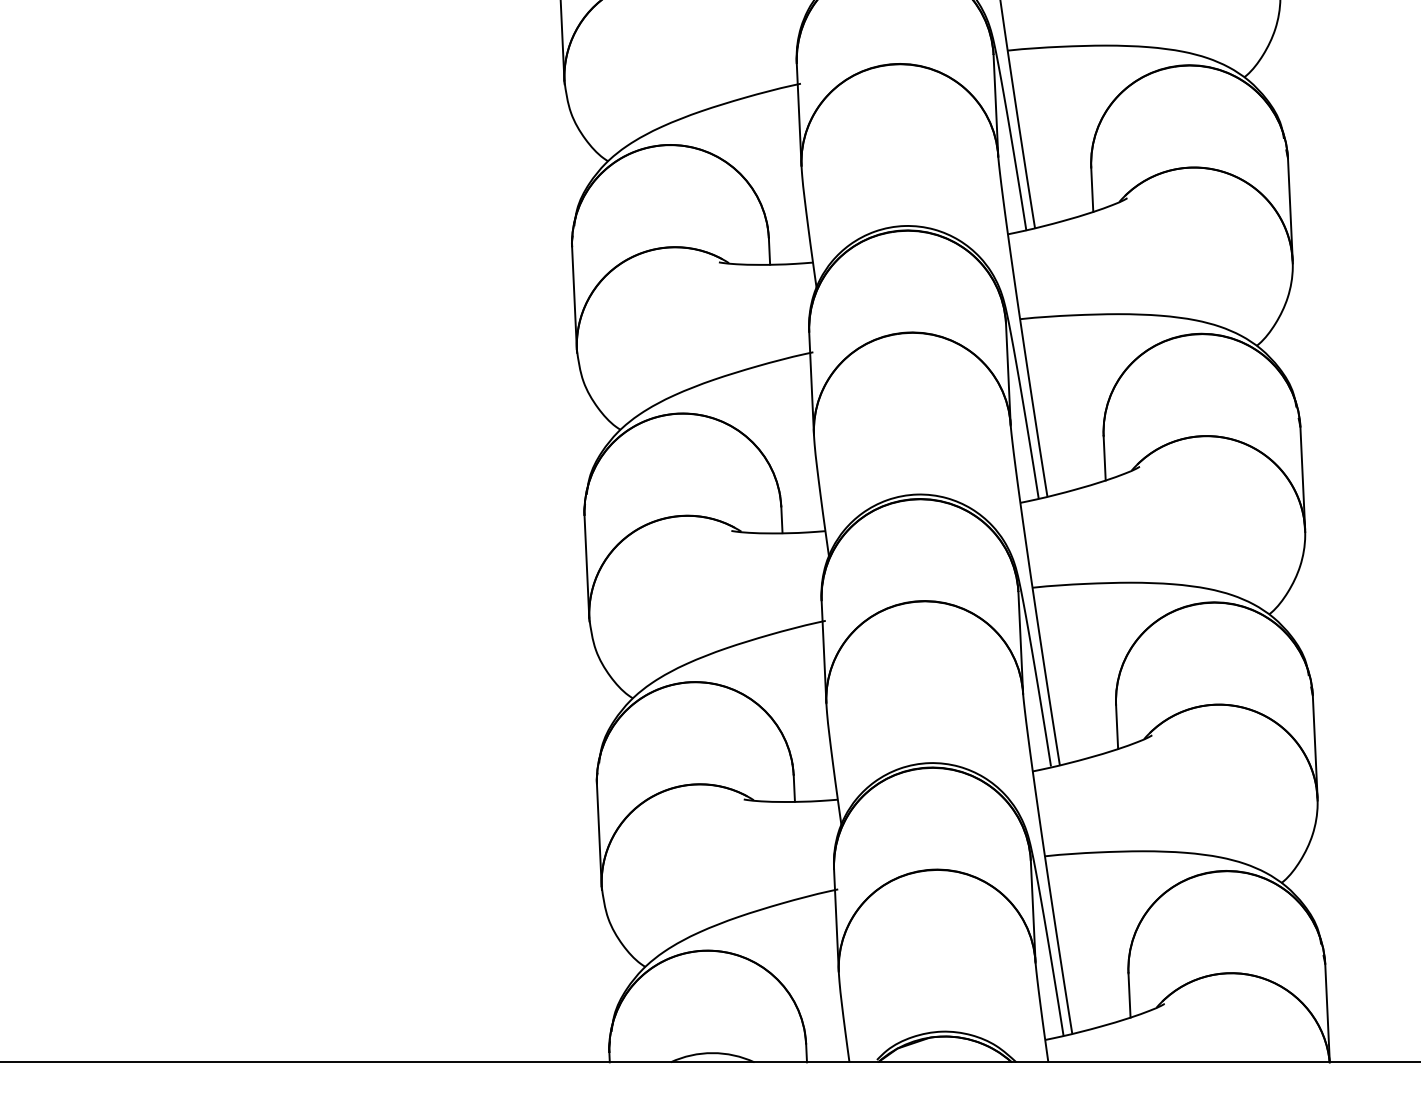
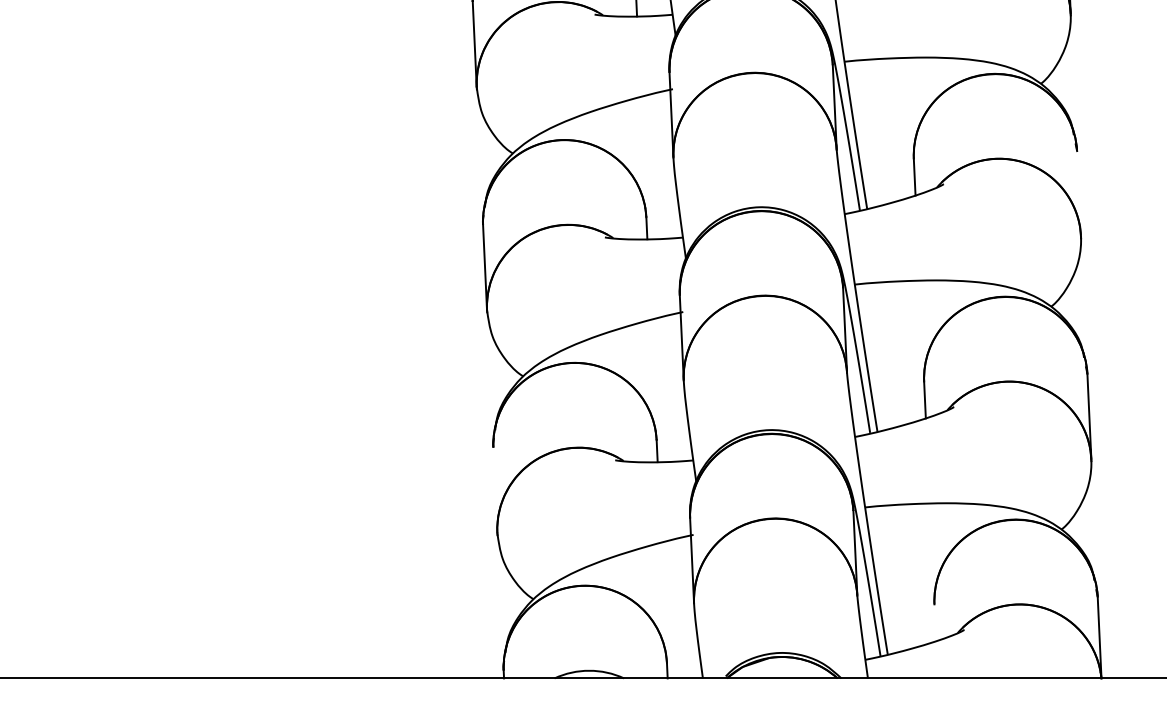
line: (1302, 477) -> (1078, 193), removed
line: (598, 835) -> (494, 490), removed
line: (1129, 995) -> (935, 622), removed

